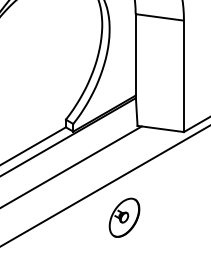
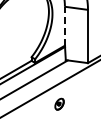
line: (134, 53) -> (64, 25), solid -> dashed
part: (124, 218) -> (59, 104), size x0.6

